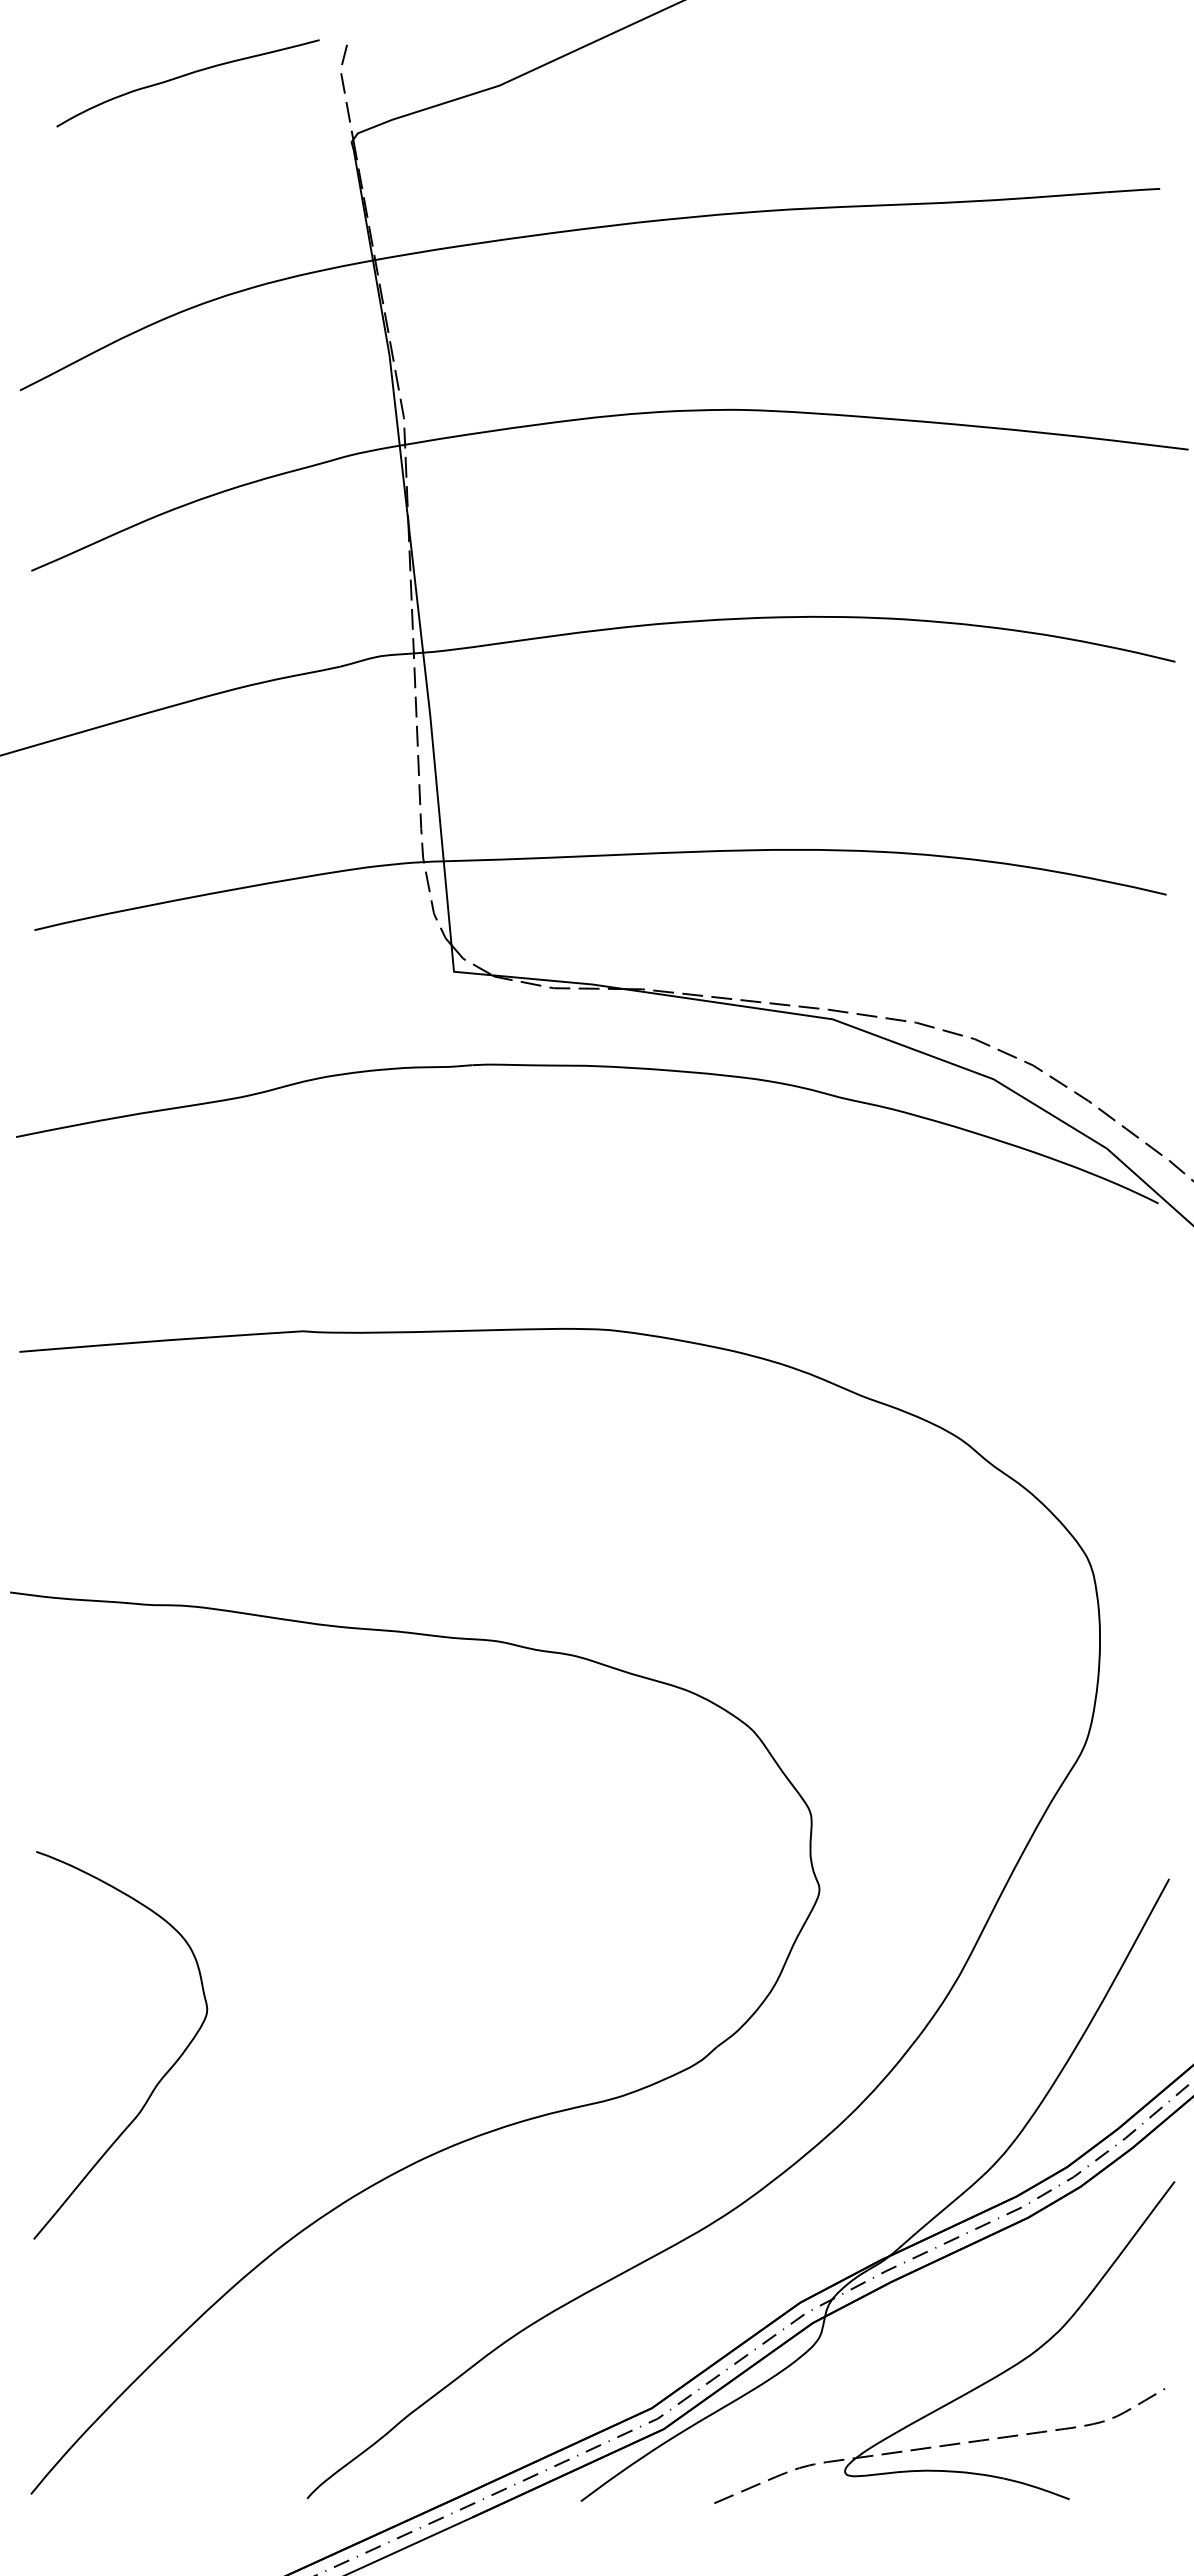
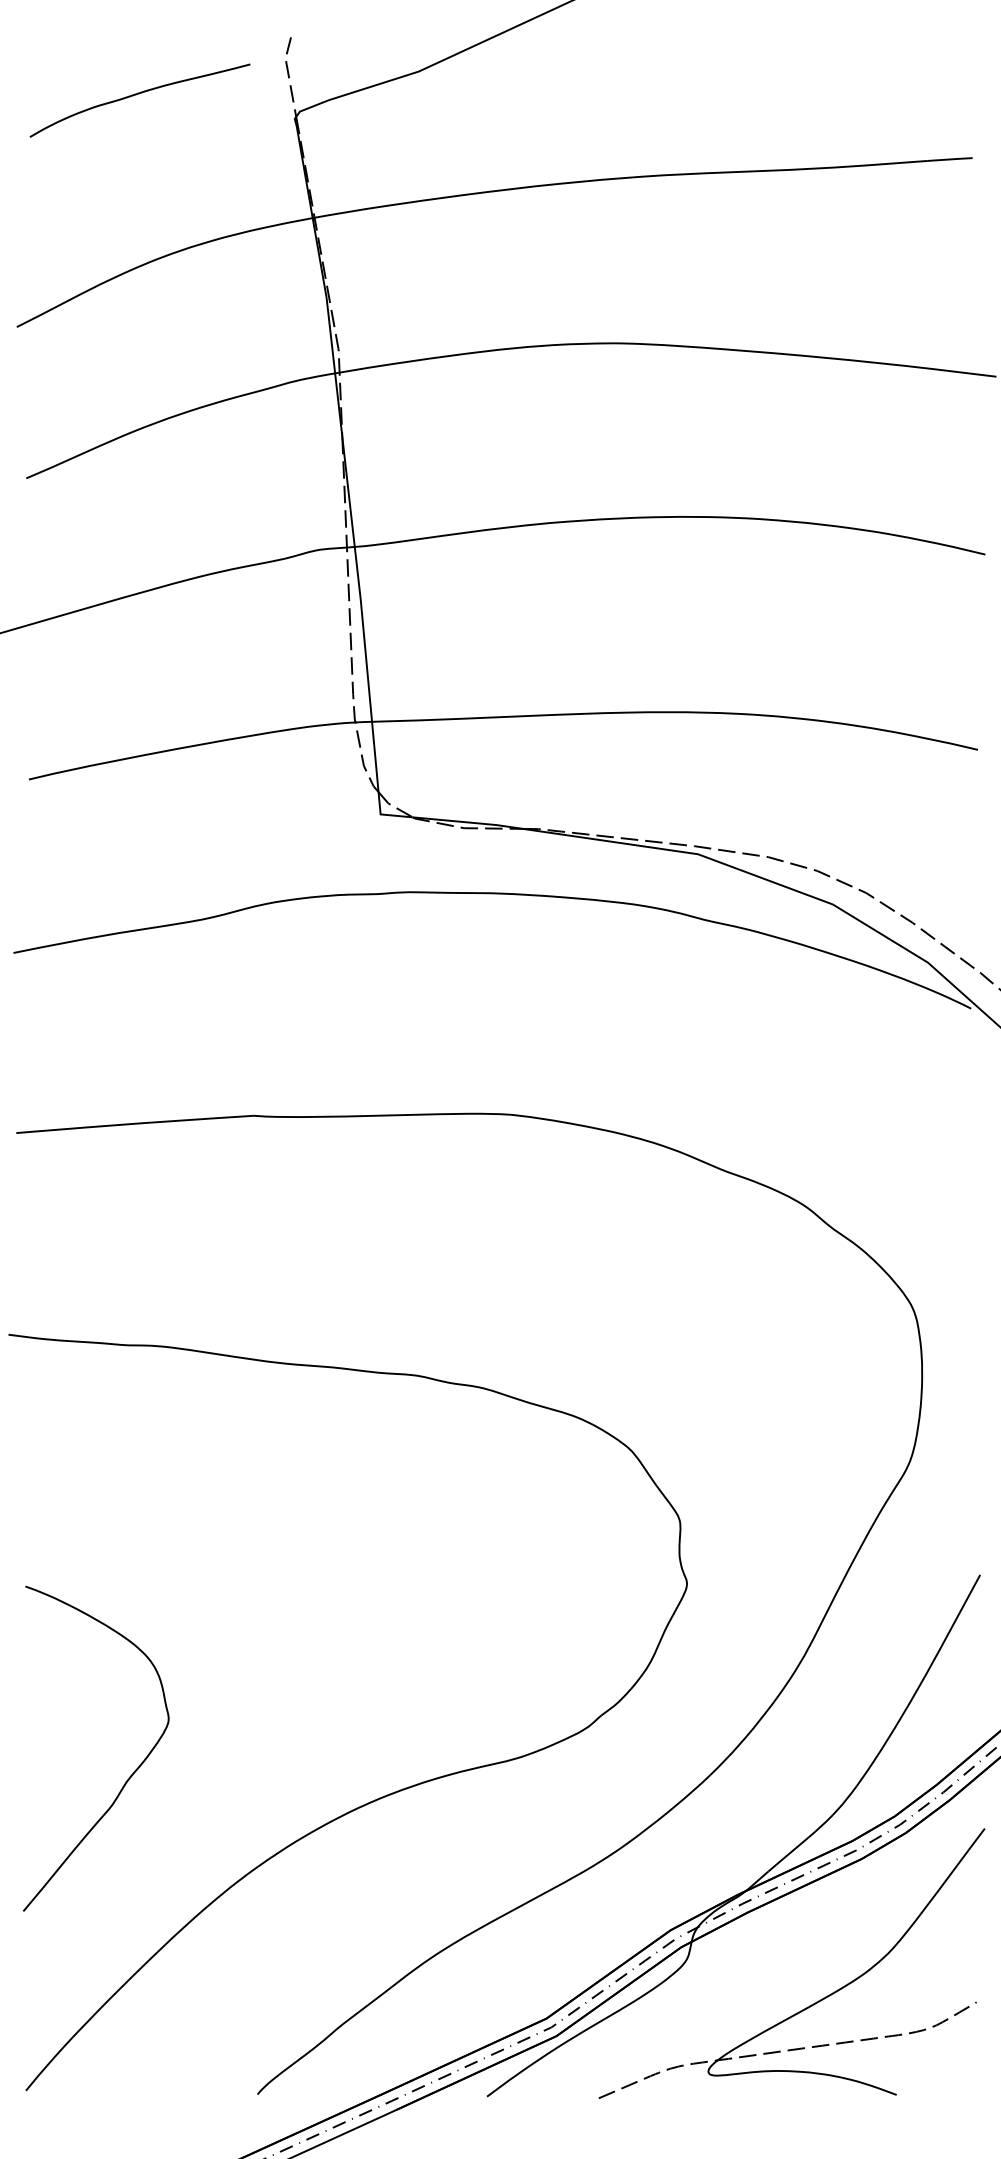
curve: (184, 76) -> (137, 94), moved
curve: (161, 2077) -> (130, 1775), moved

